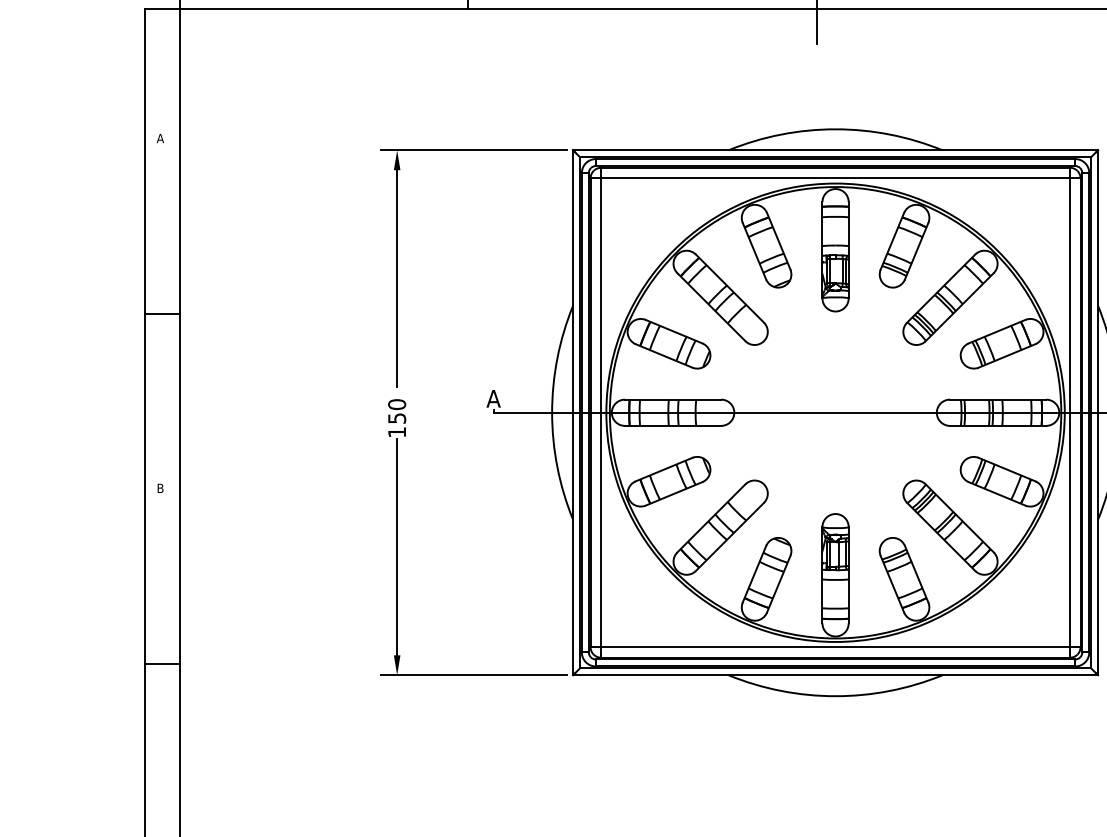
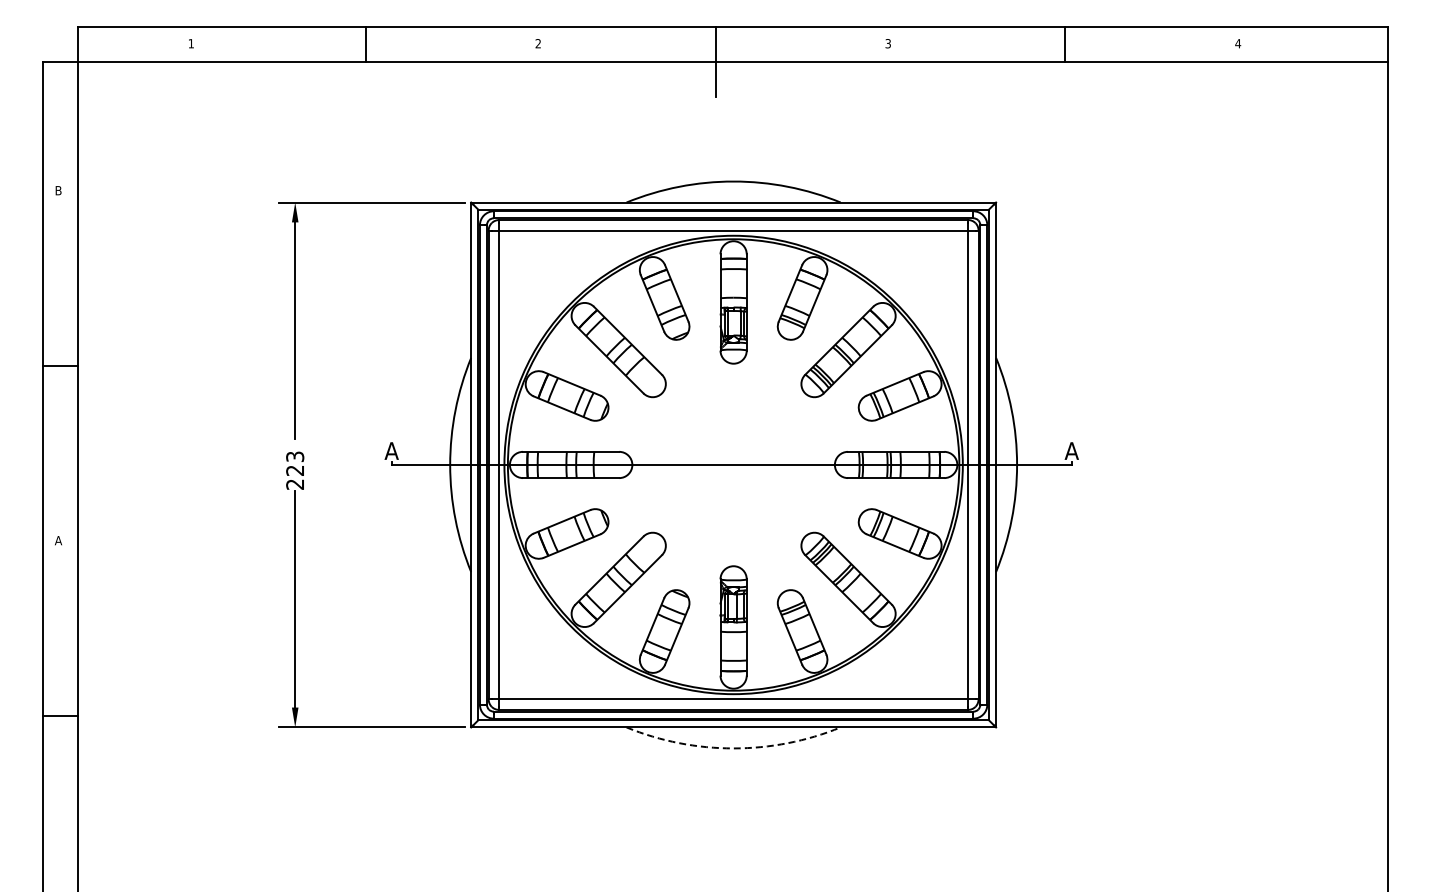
text: (160, 138) -> (58, 190), A -> B
text: (397, 418) -> (295, 470), 150 -> 223
text: (160, 488) -> (58, 540), B -> A
arc: (835, 696) -> (733, 748), solid -> dashed

